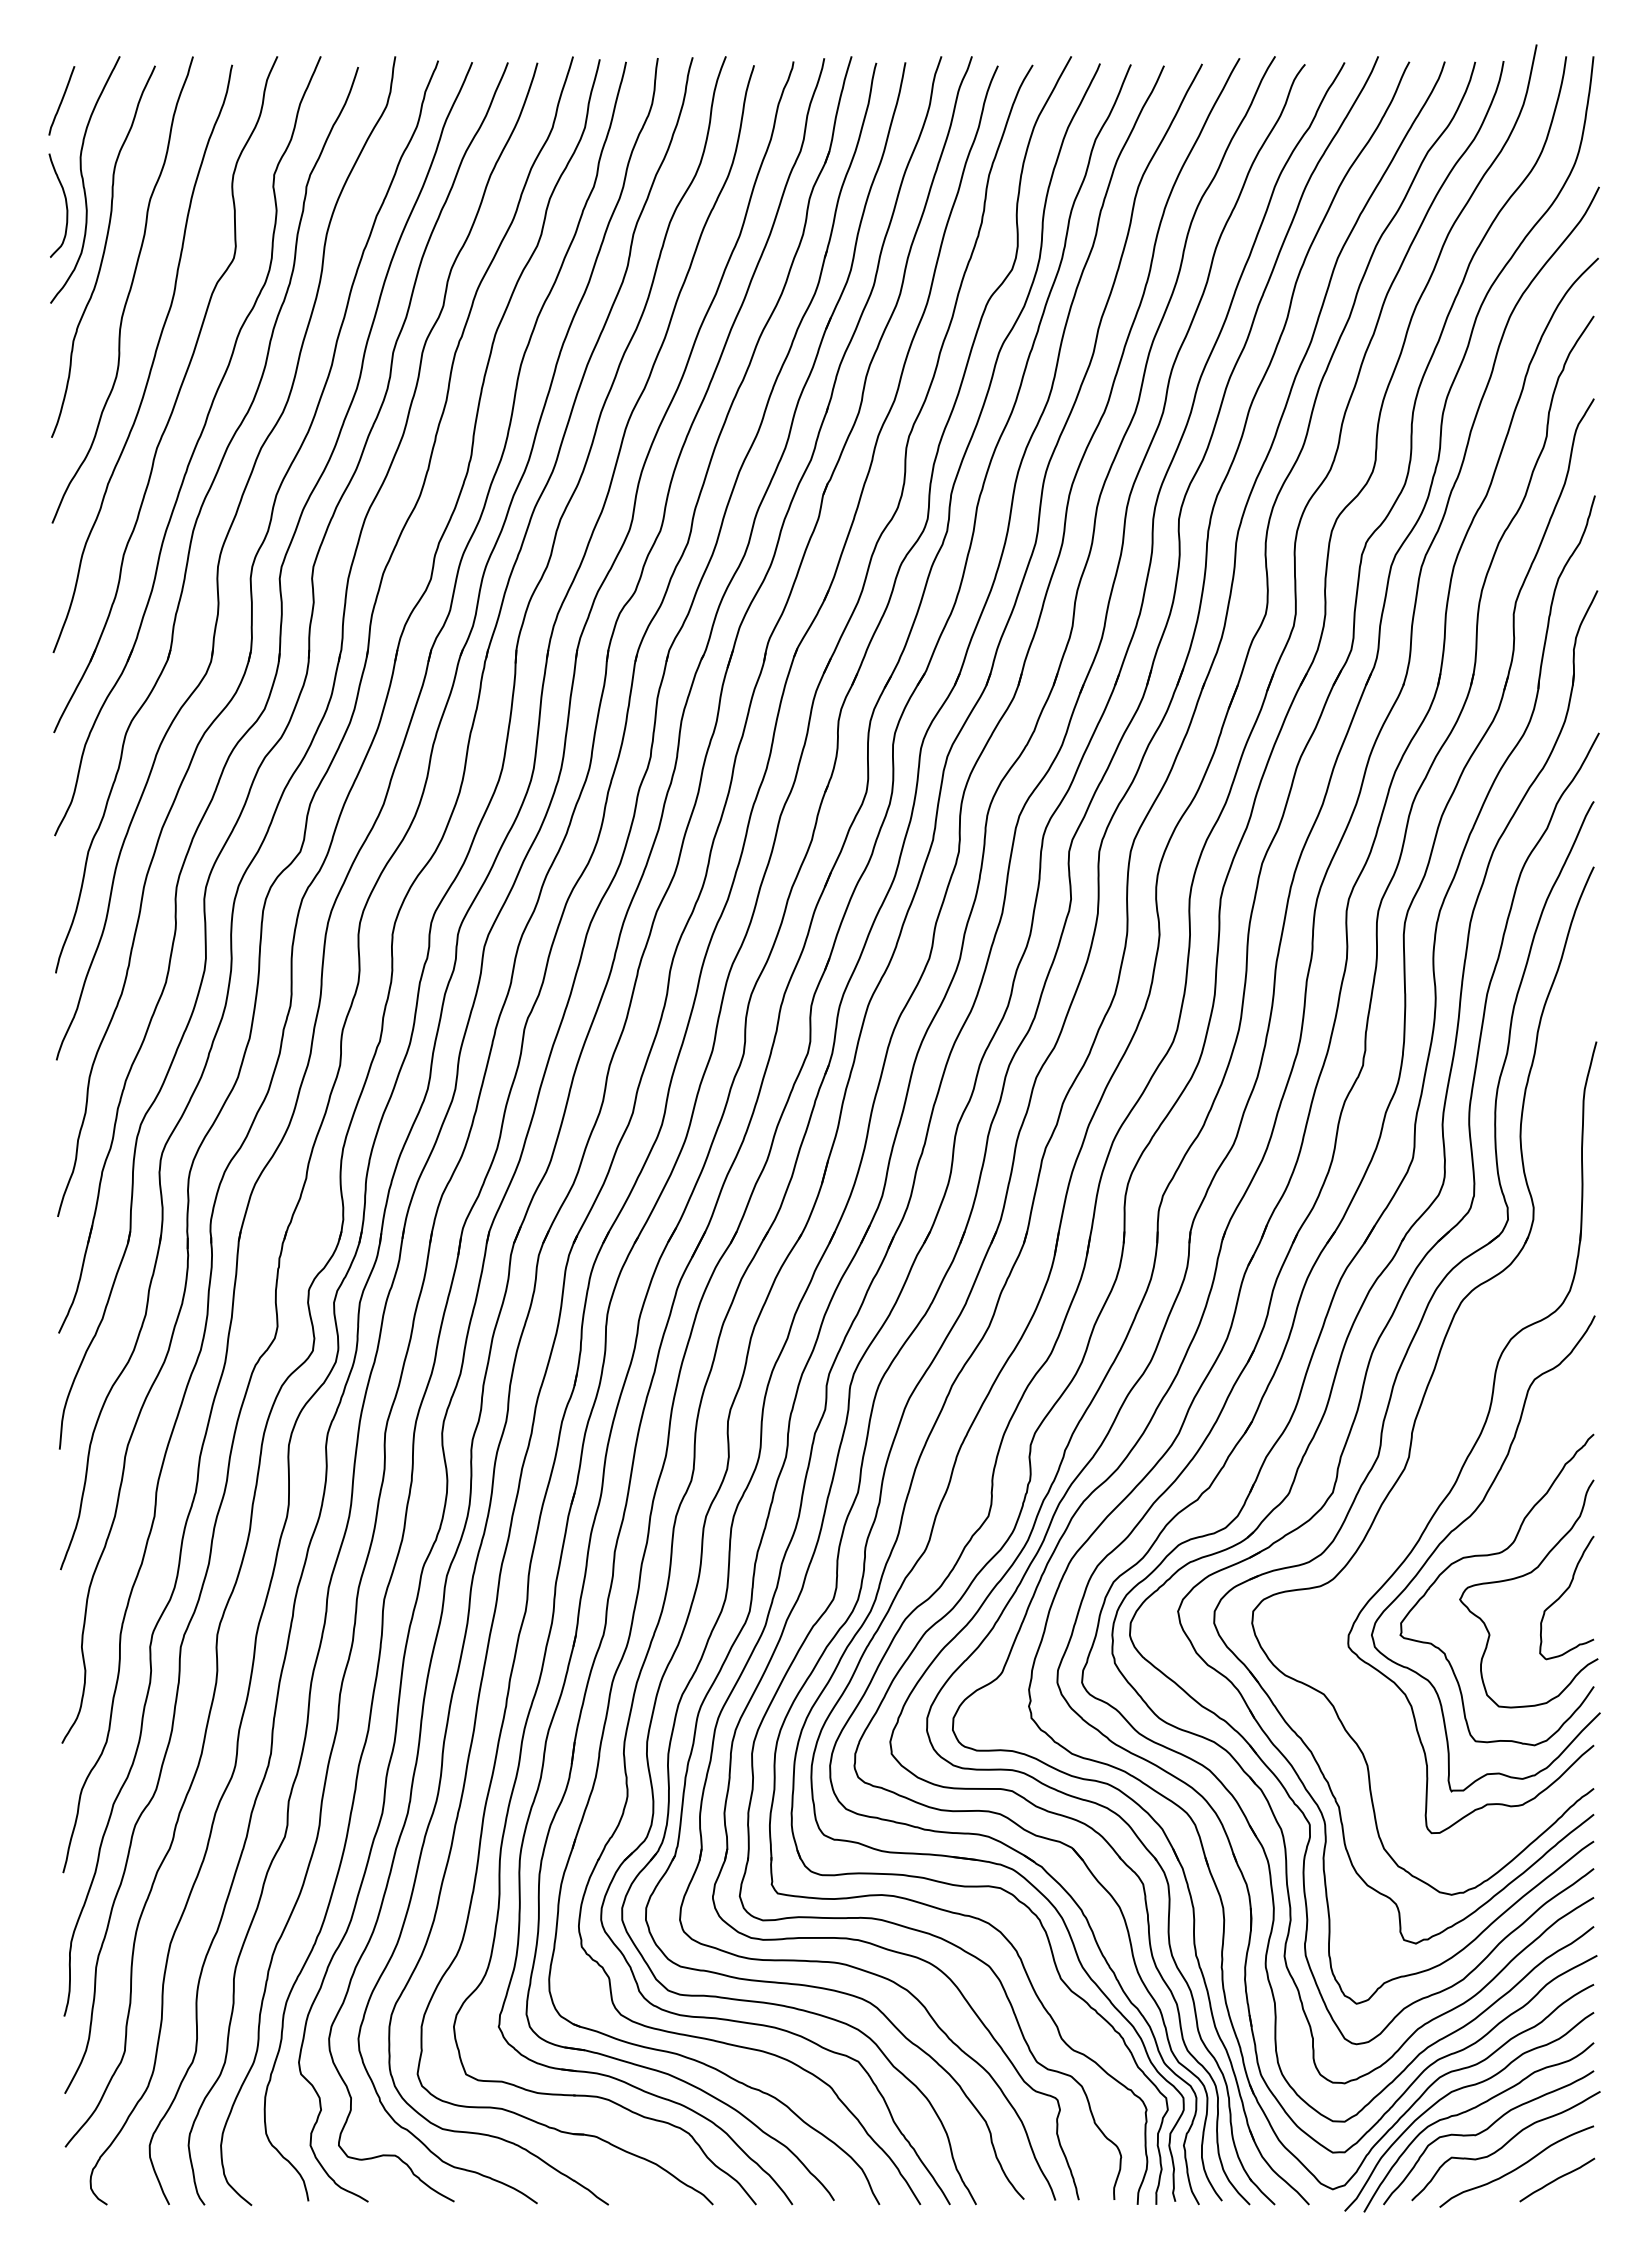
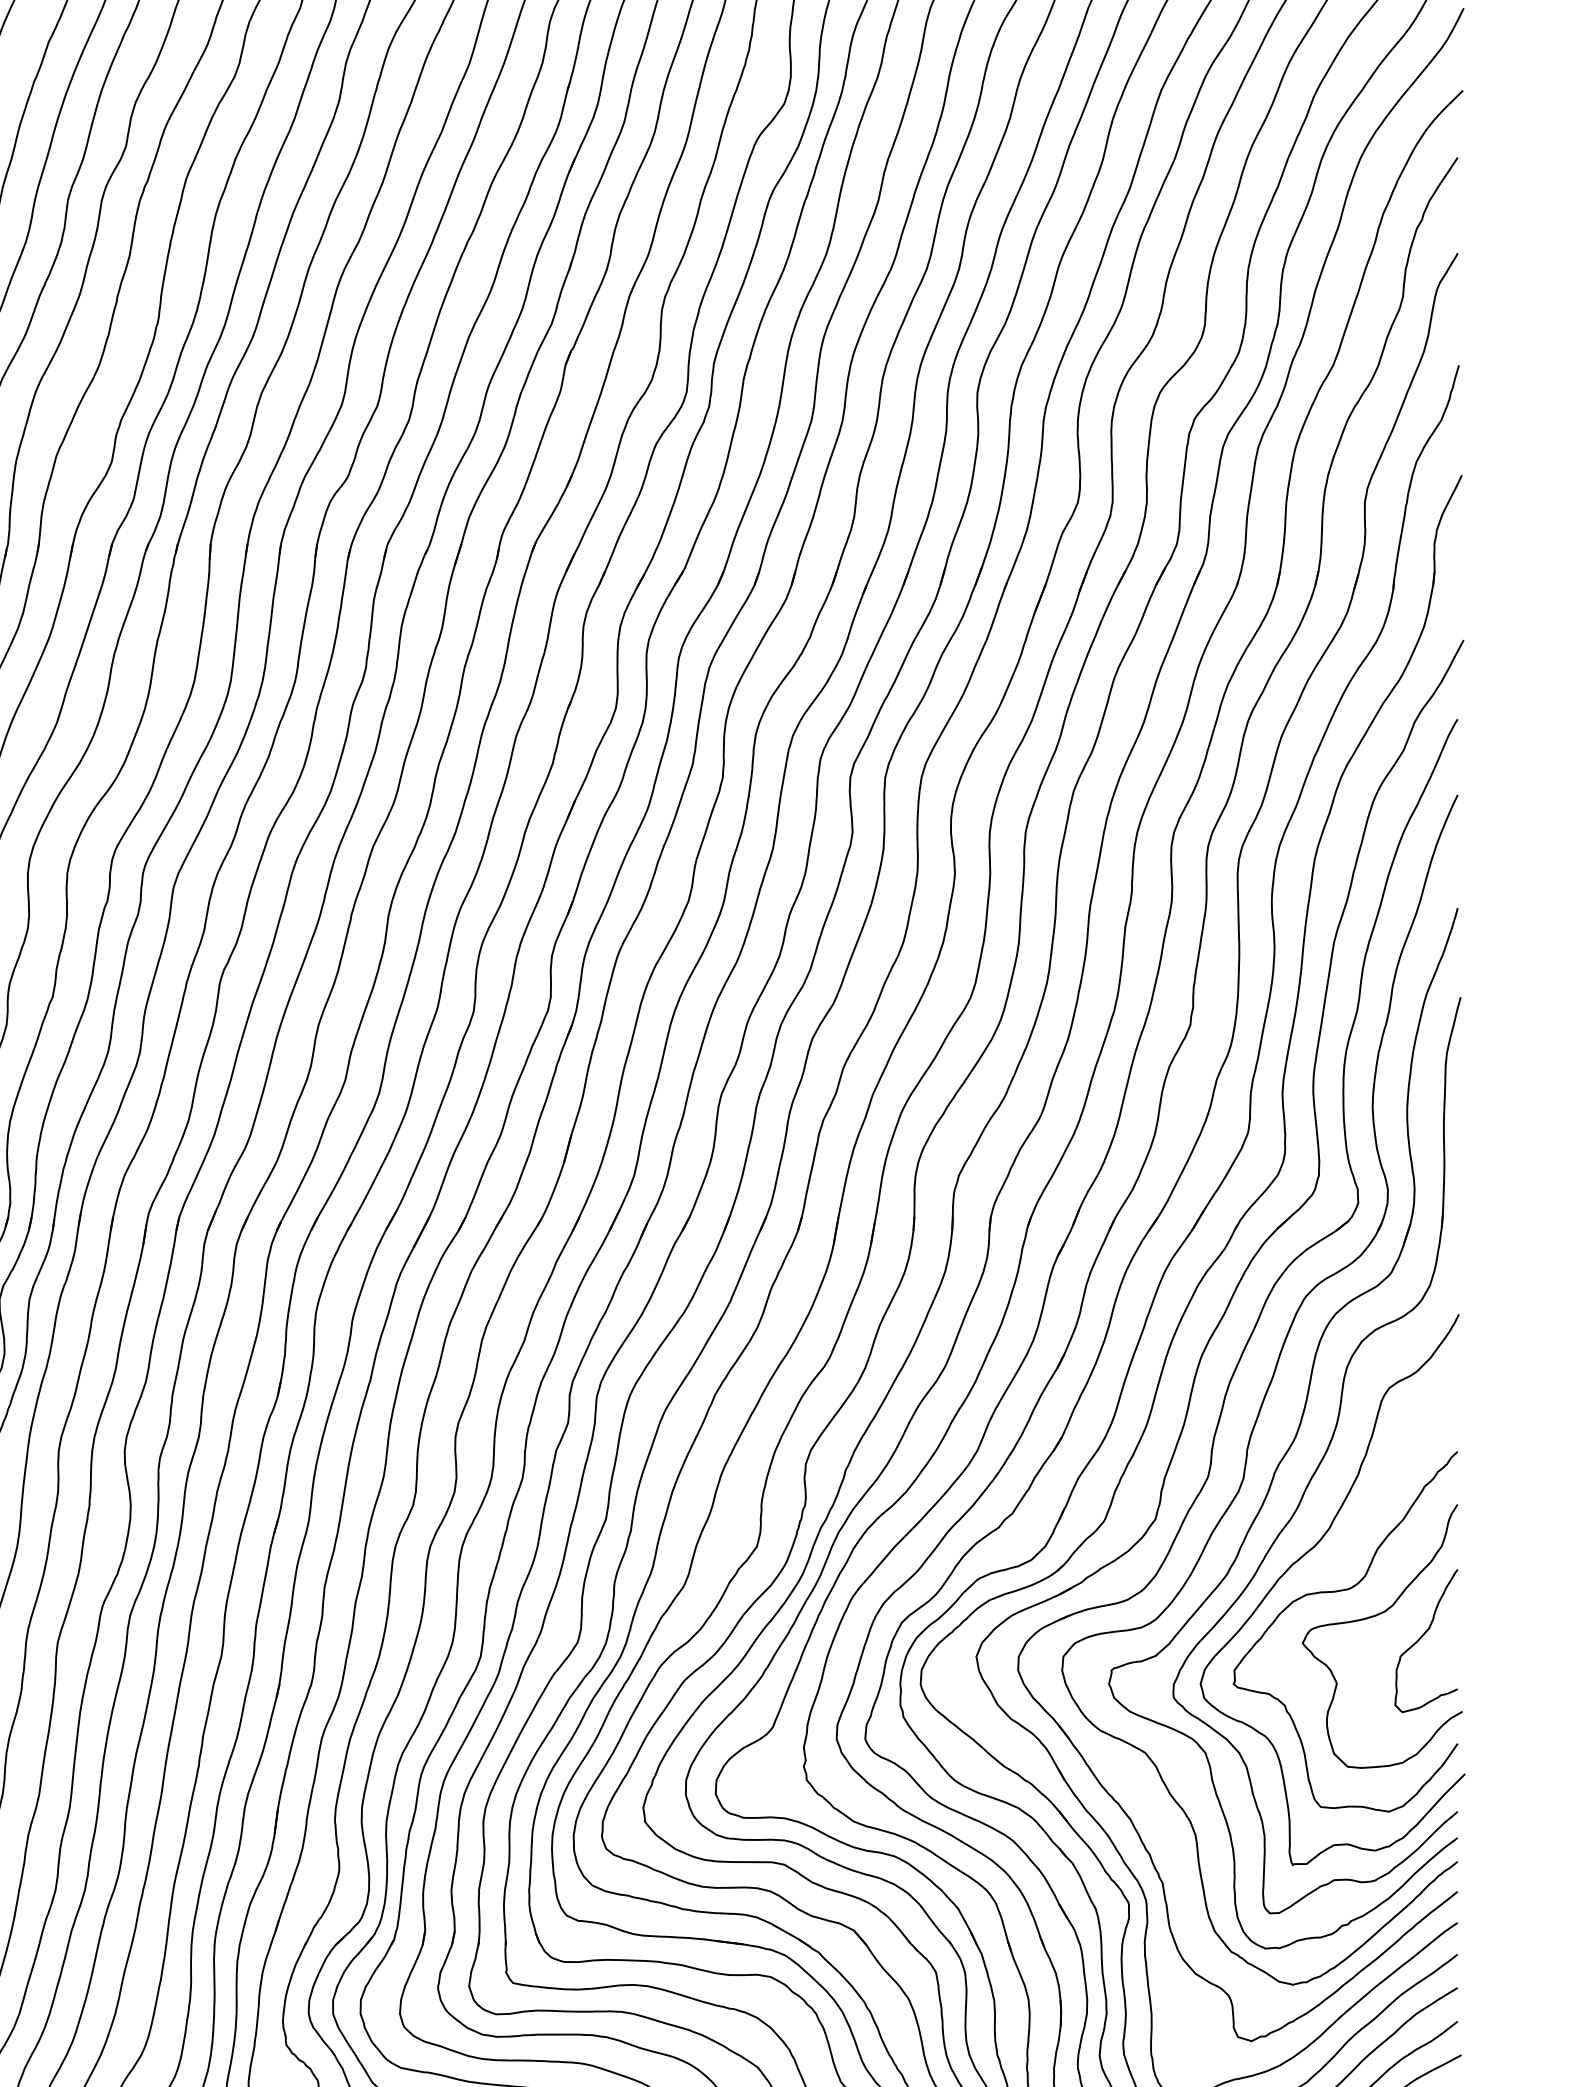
part: (1453, 1419) -> (1295, 1434), added

